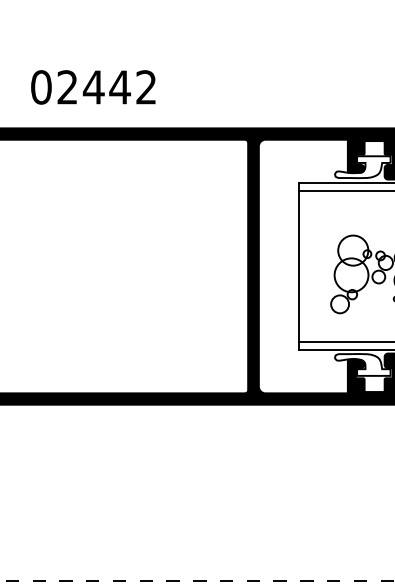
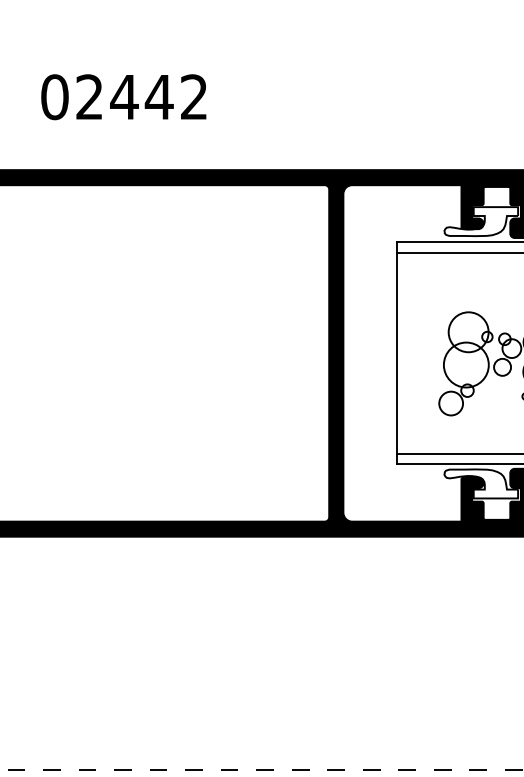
text: (93, 87) -> (124, 97), moved

